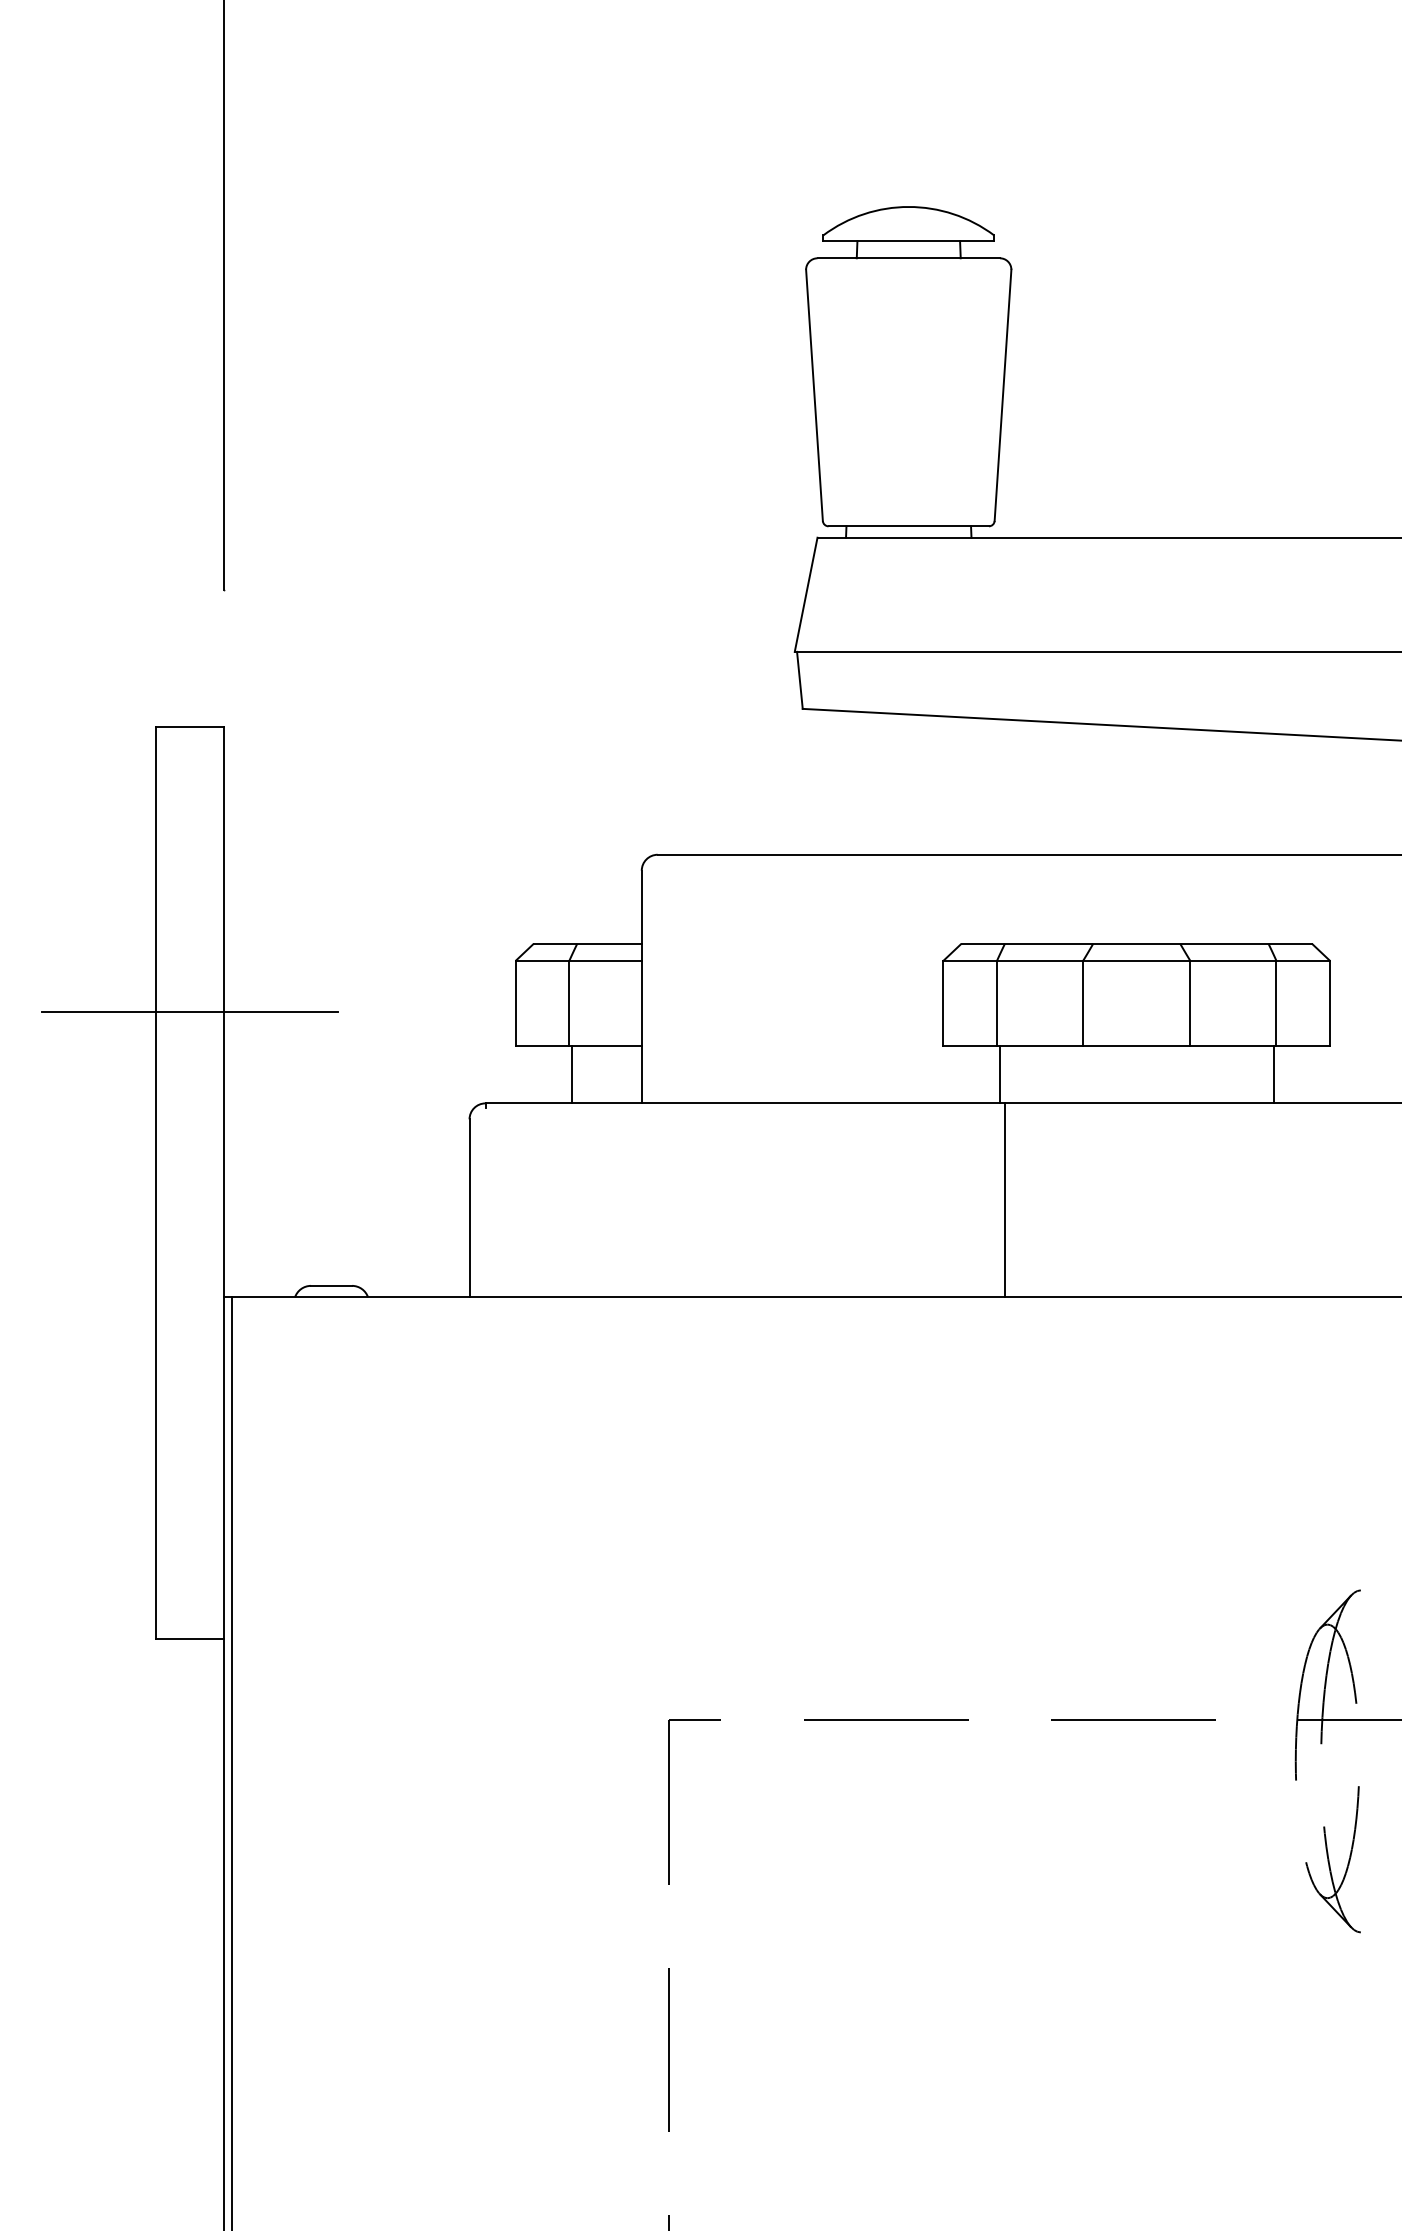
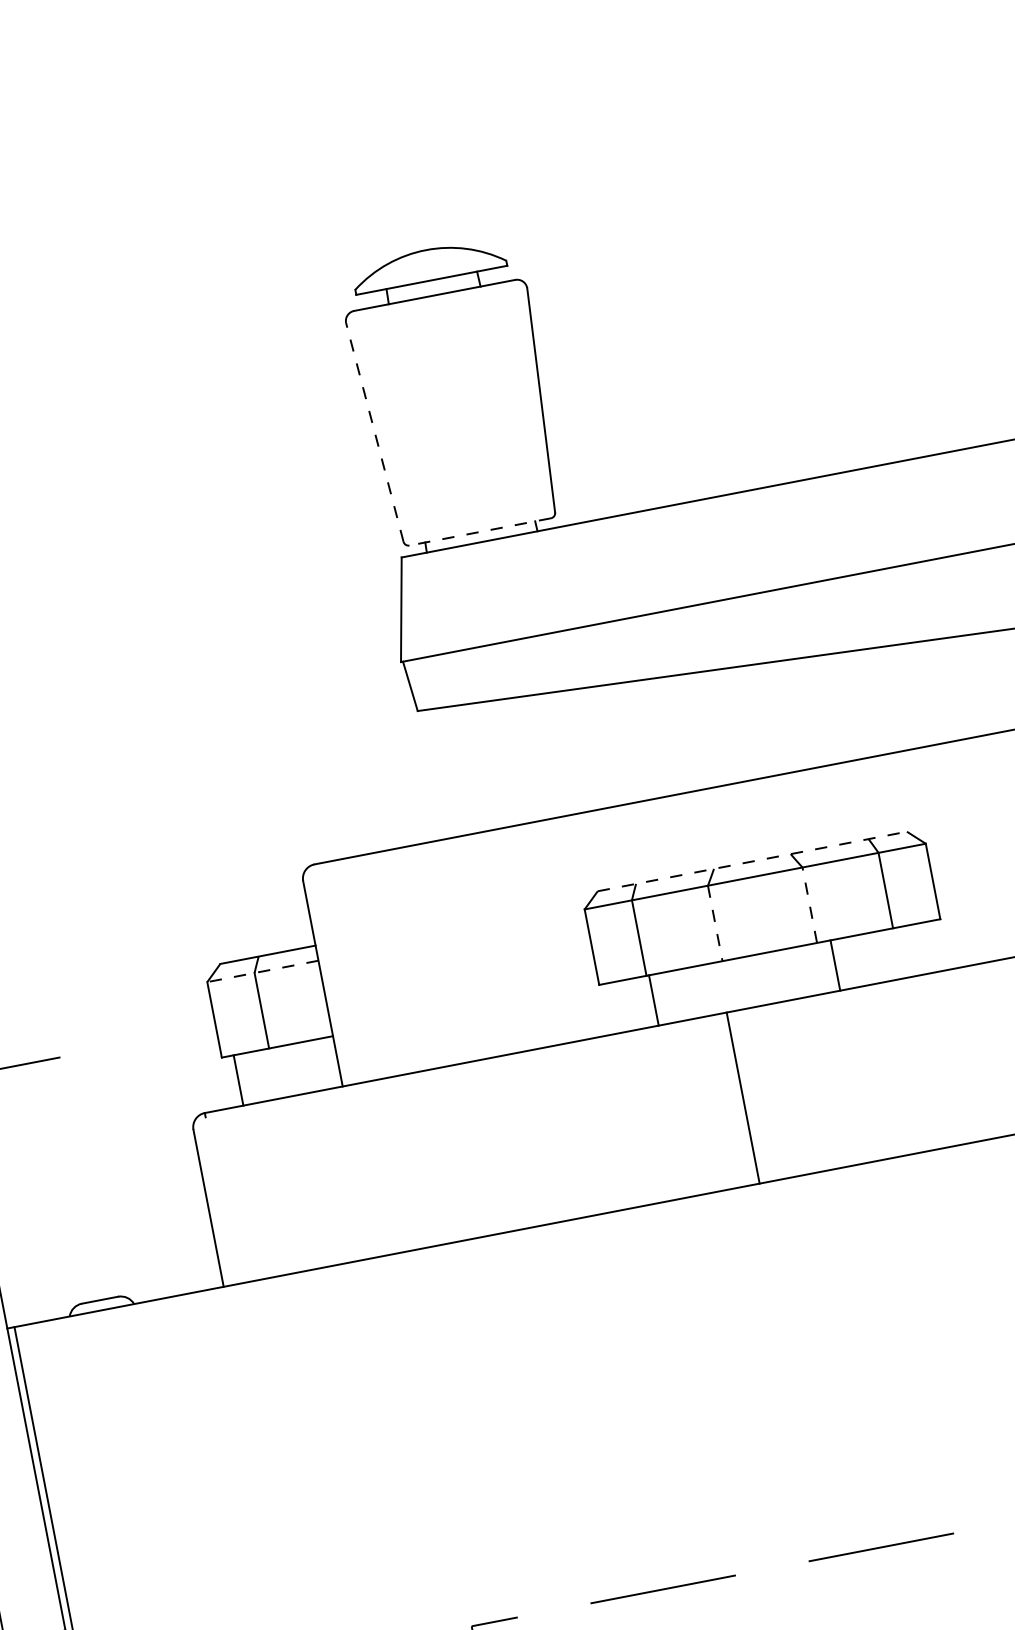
line: (814, 395) -> (374, 432), solid -> dashed
line: (908, 526) -> (480, 532), solid -> dashed
line: (1137, 943) -> (752, 861), solid -> dashed
line: (578, 960) -> (262, 971), solid -> dashed
line: (1083, 1003) -> (715, 923), solid -> dashed
line: (1190, 1003) -> (809, 905), solid -> dashed
line: (572, 1074) -> (238, 1080), moved
line: (1273, 1074) -> (835, 965), moved
line: (1004, 1200) -> (742, 1098), moved

